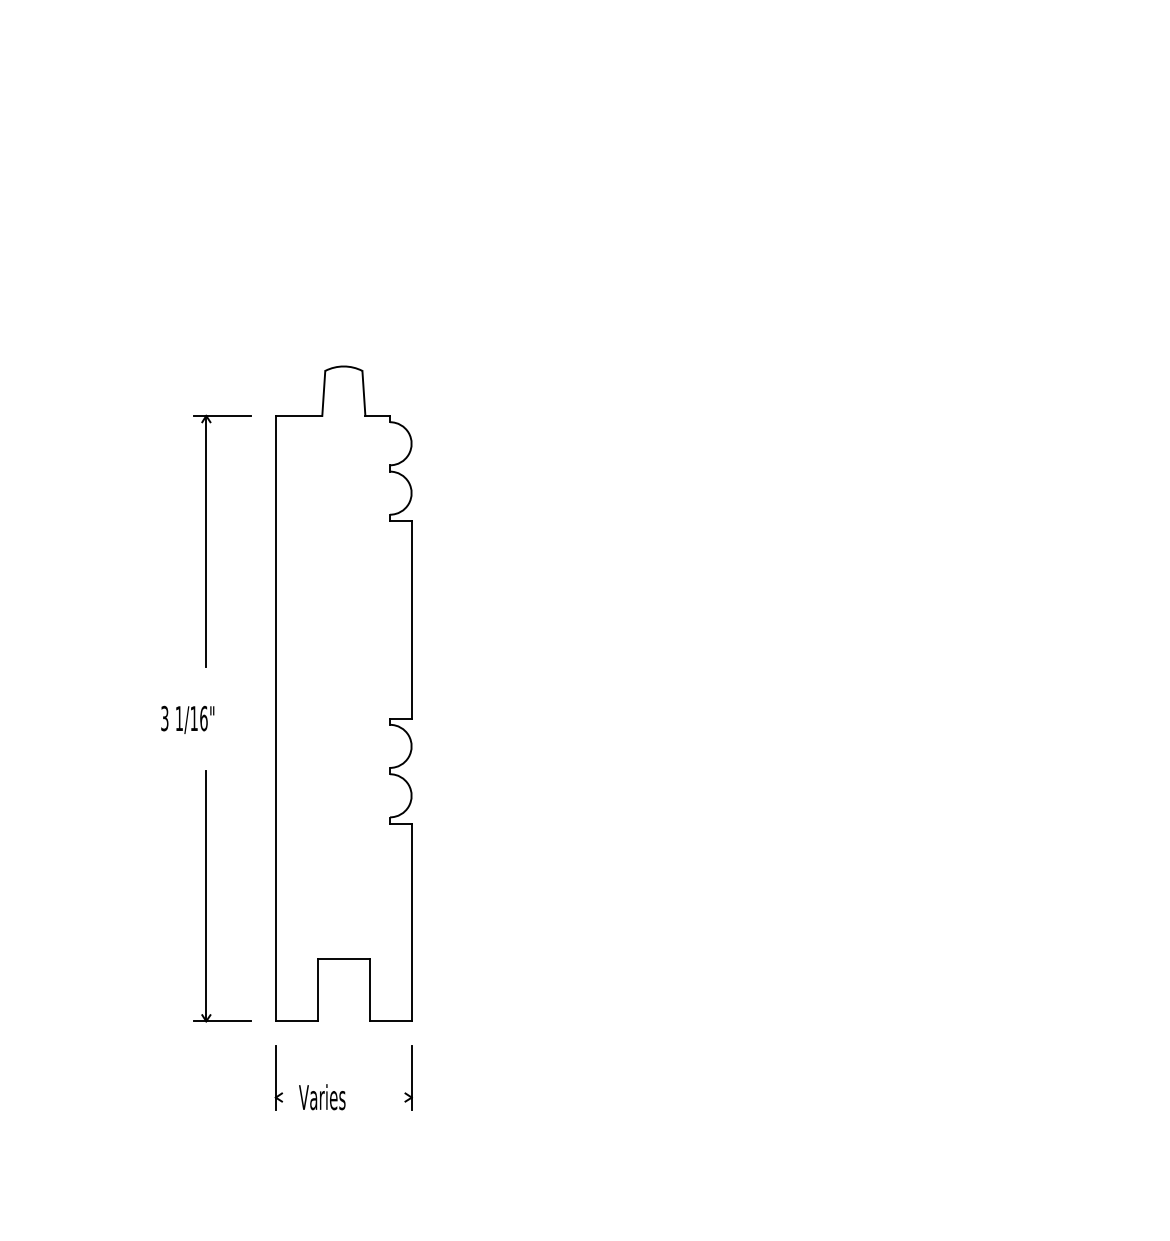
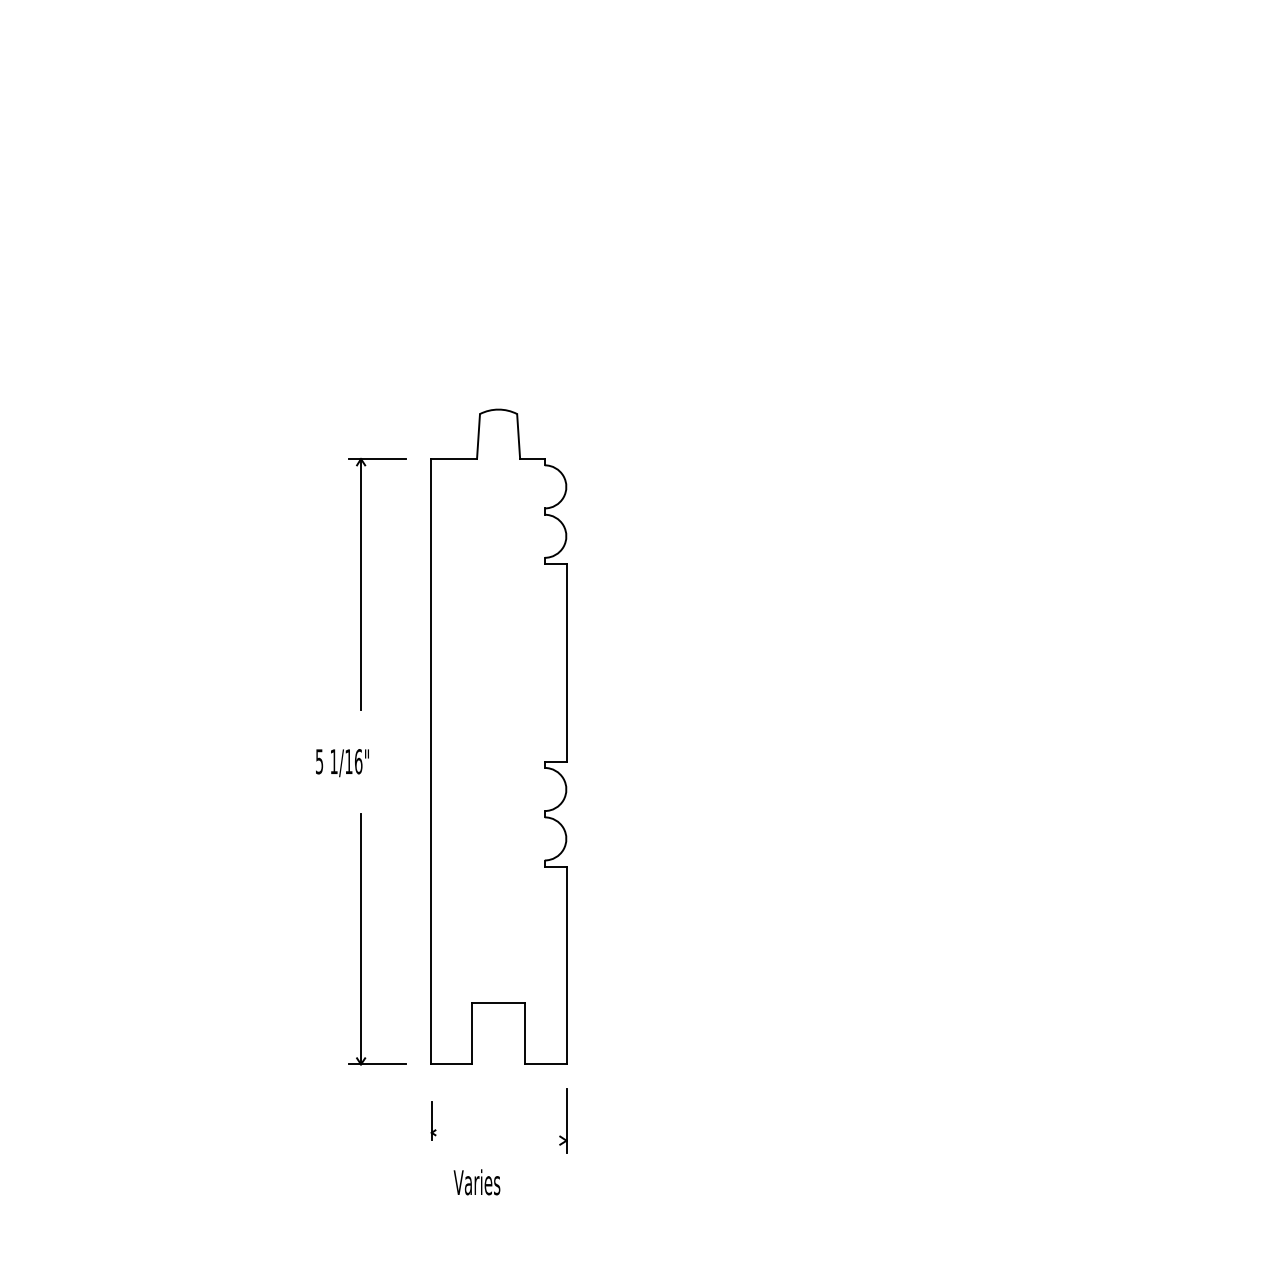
text: (164, 718) -> (319, 761), 3 -> 5
part: (278, 1077) -> (433, 1120), size x0.6
text: (321, 1097) -> (476, 1182), moved

